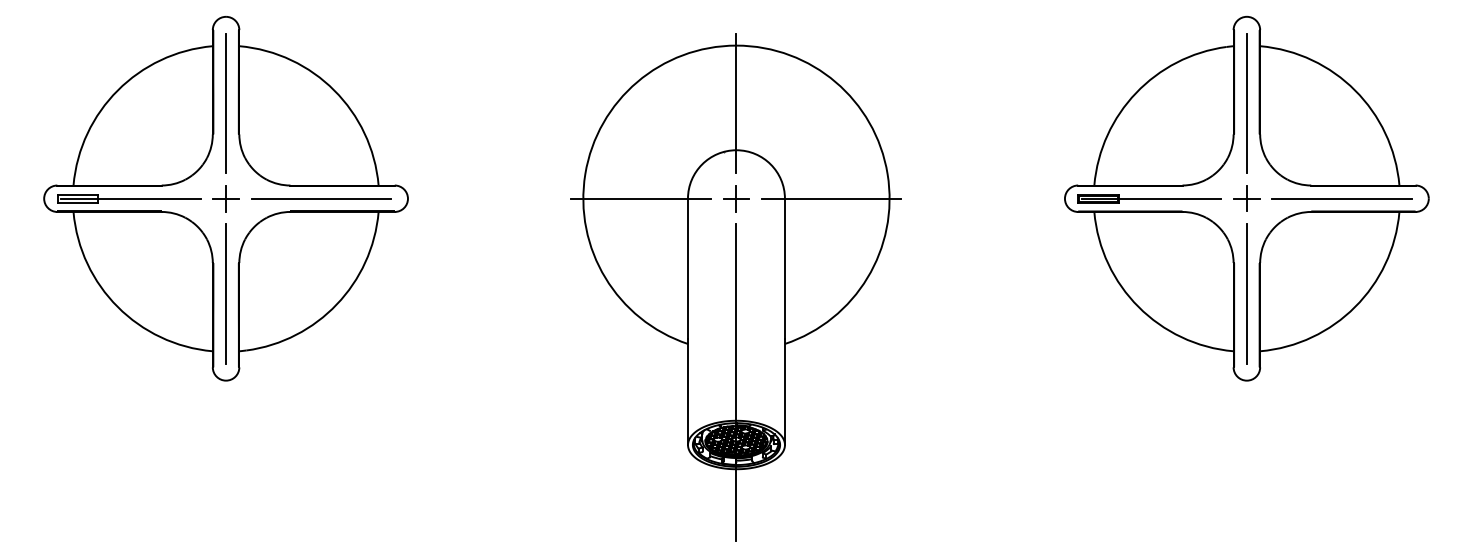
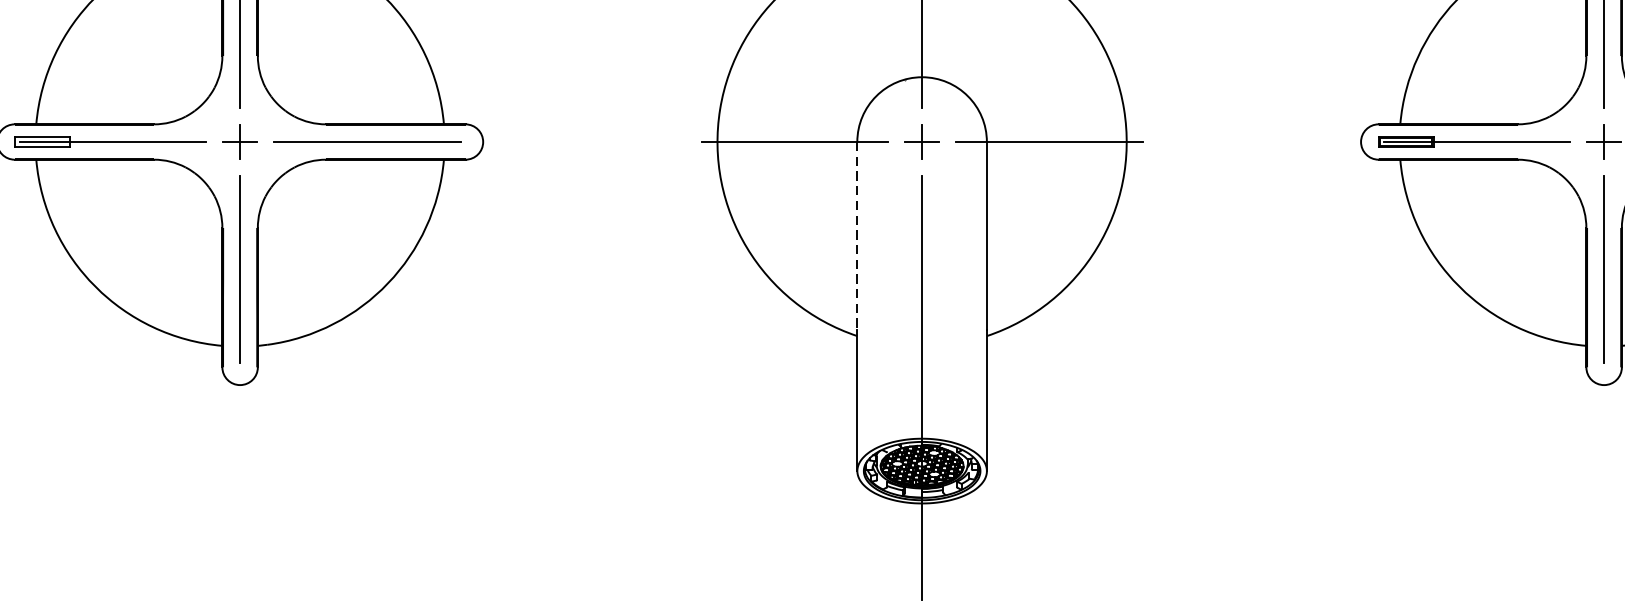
line: (687, 269) -> (856, 236), solid -> dashed

